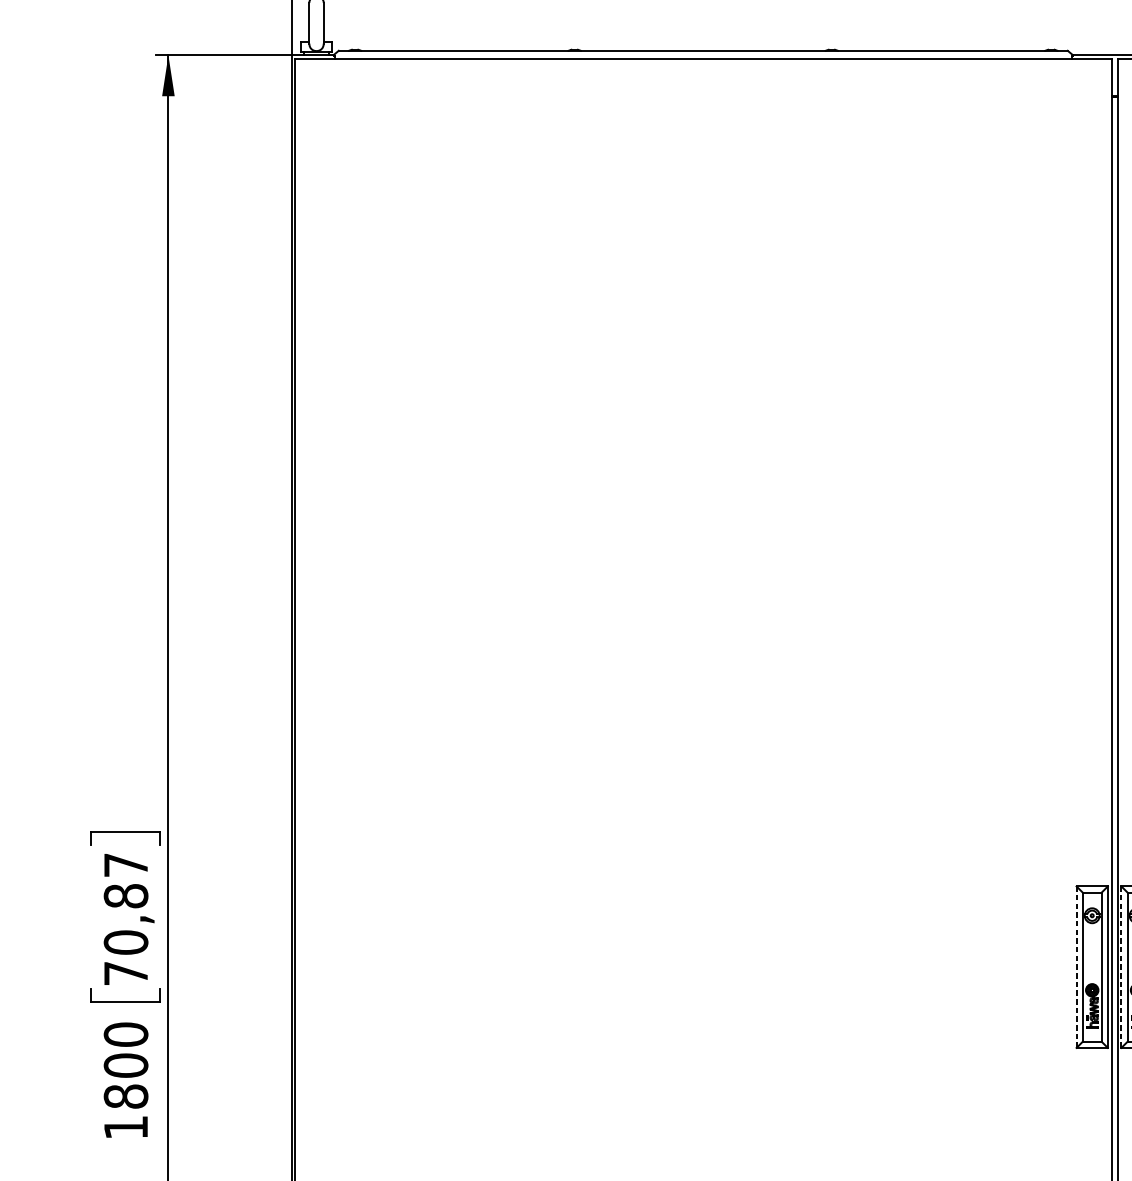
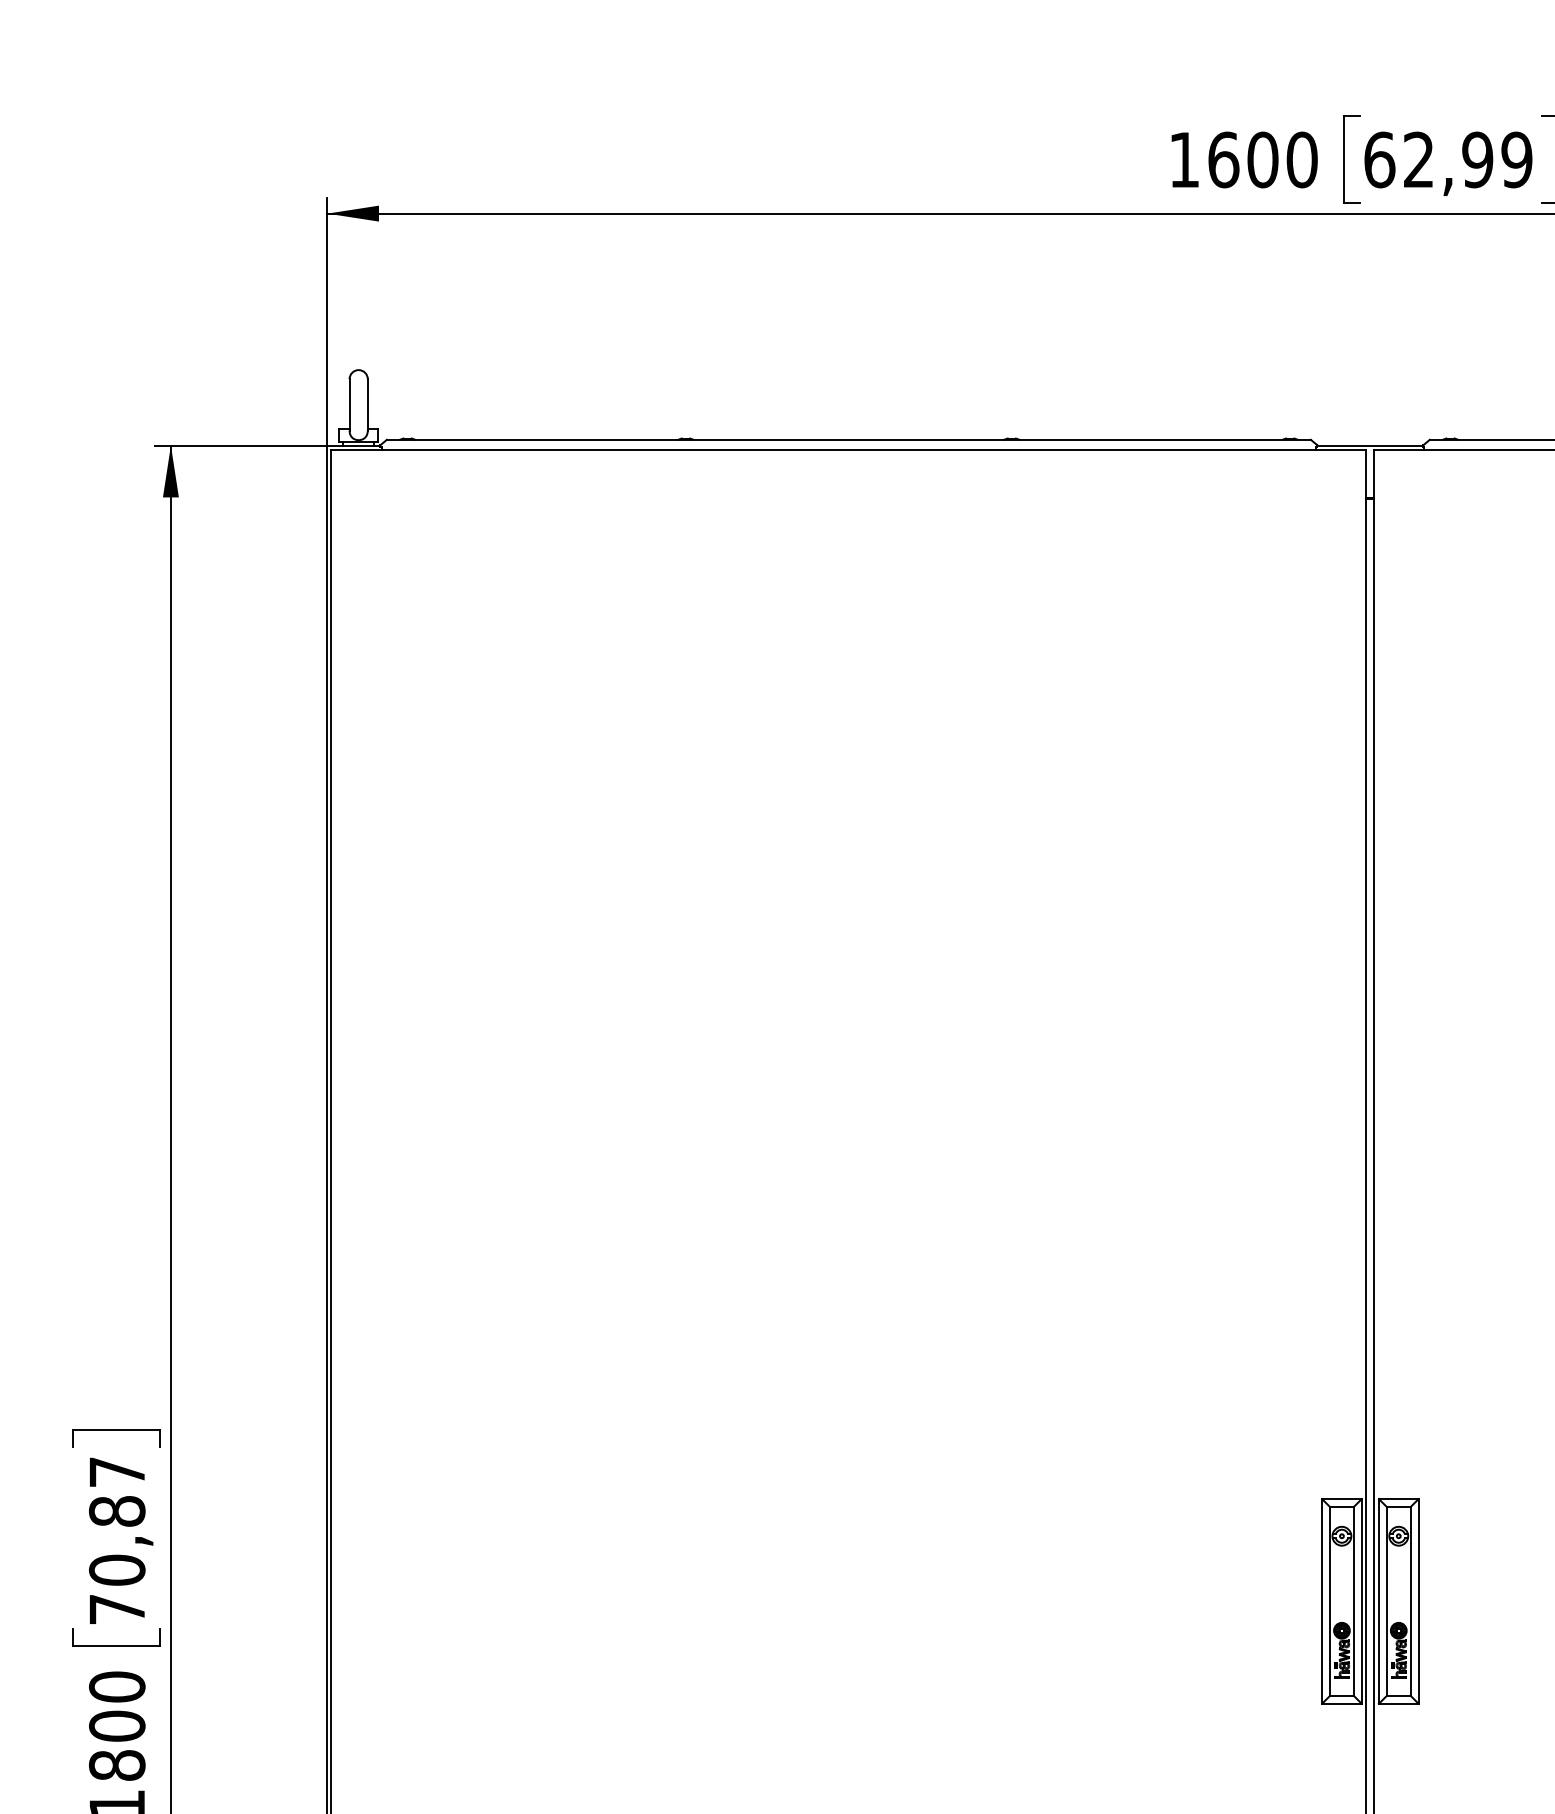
line: (1076, 966) -> (1322, 1600), dashed -> solid
line: (1121, 966) -> (1378, 1600), dashed -> solid

